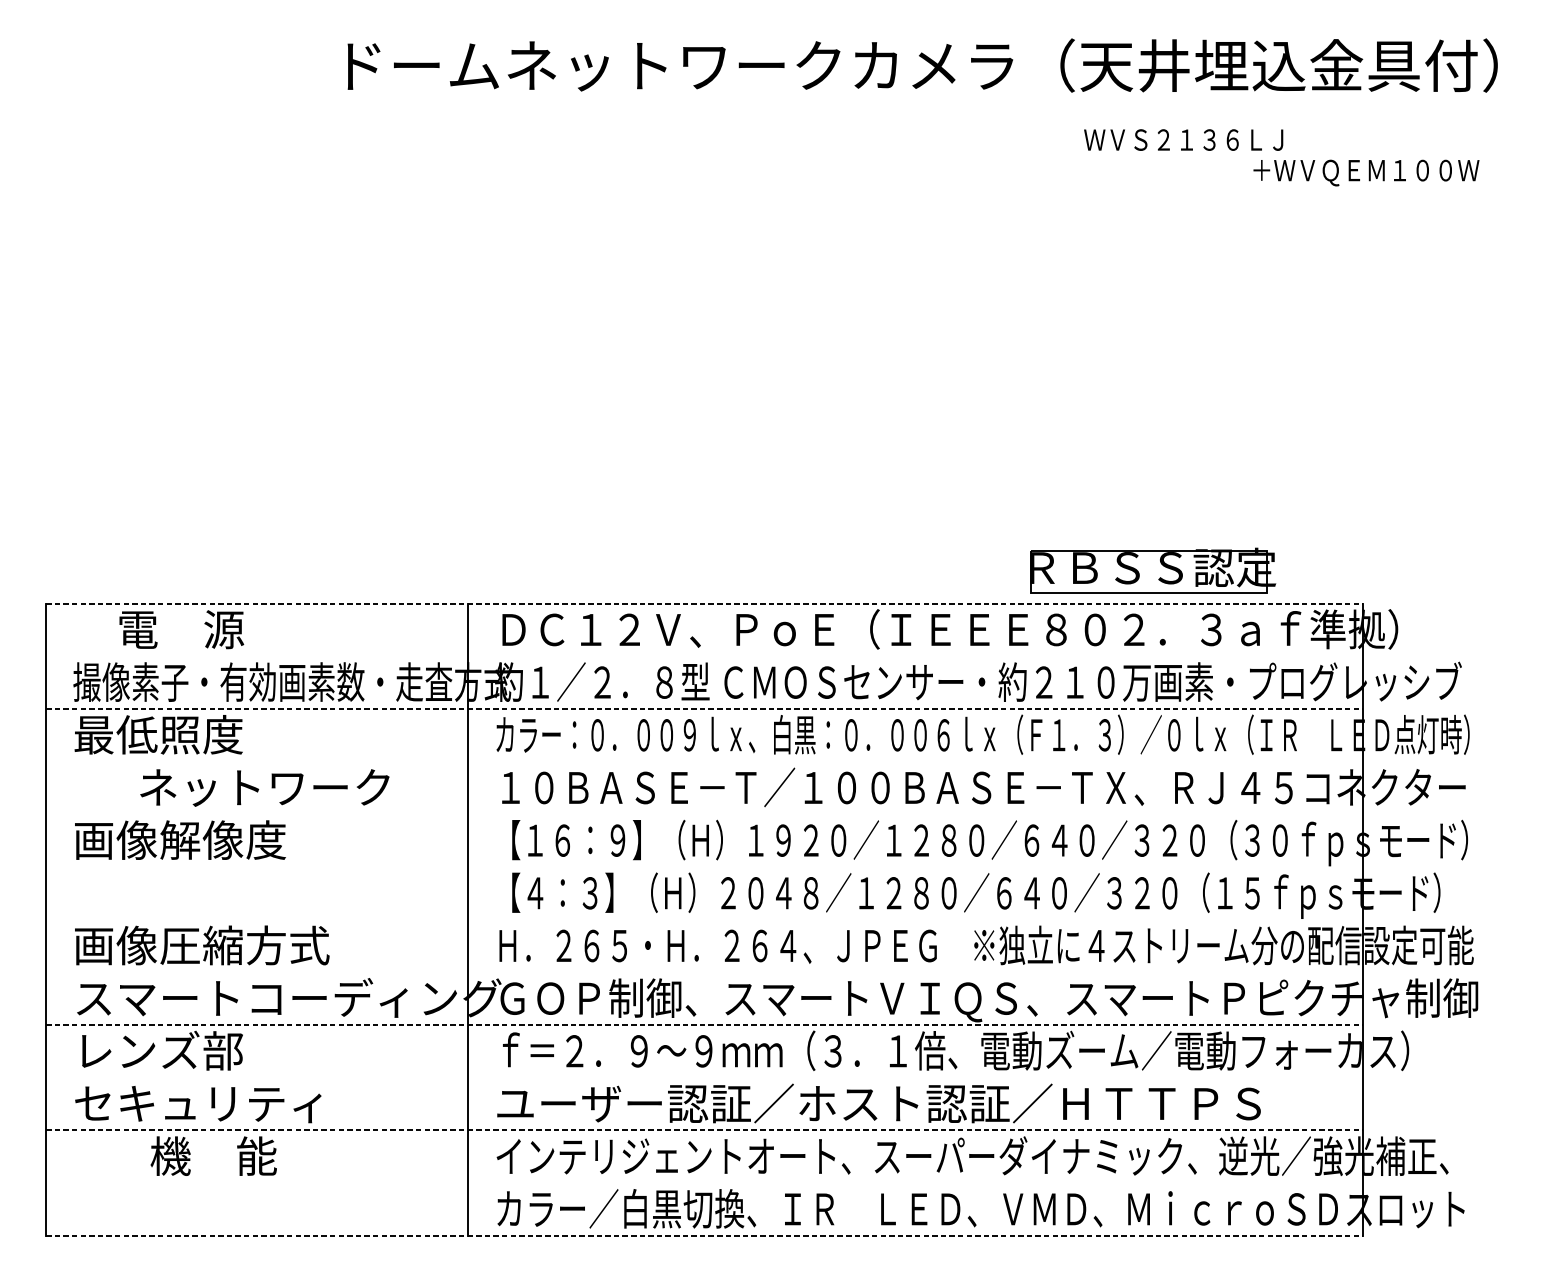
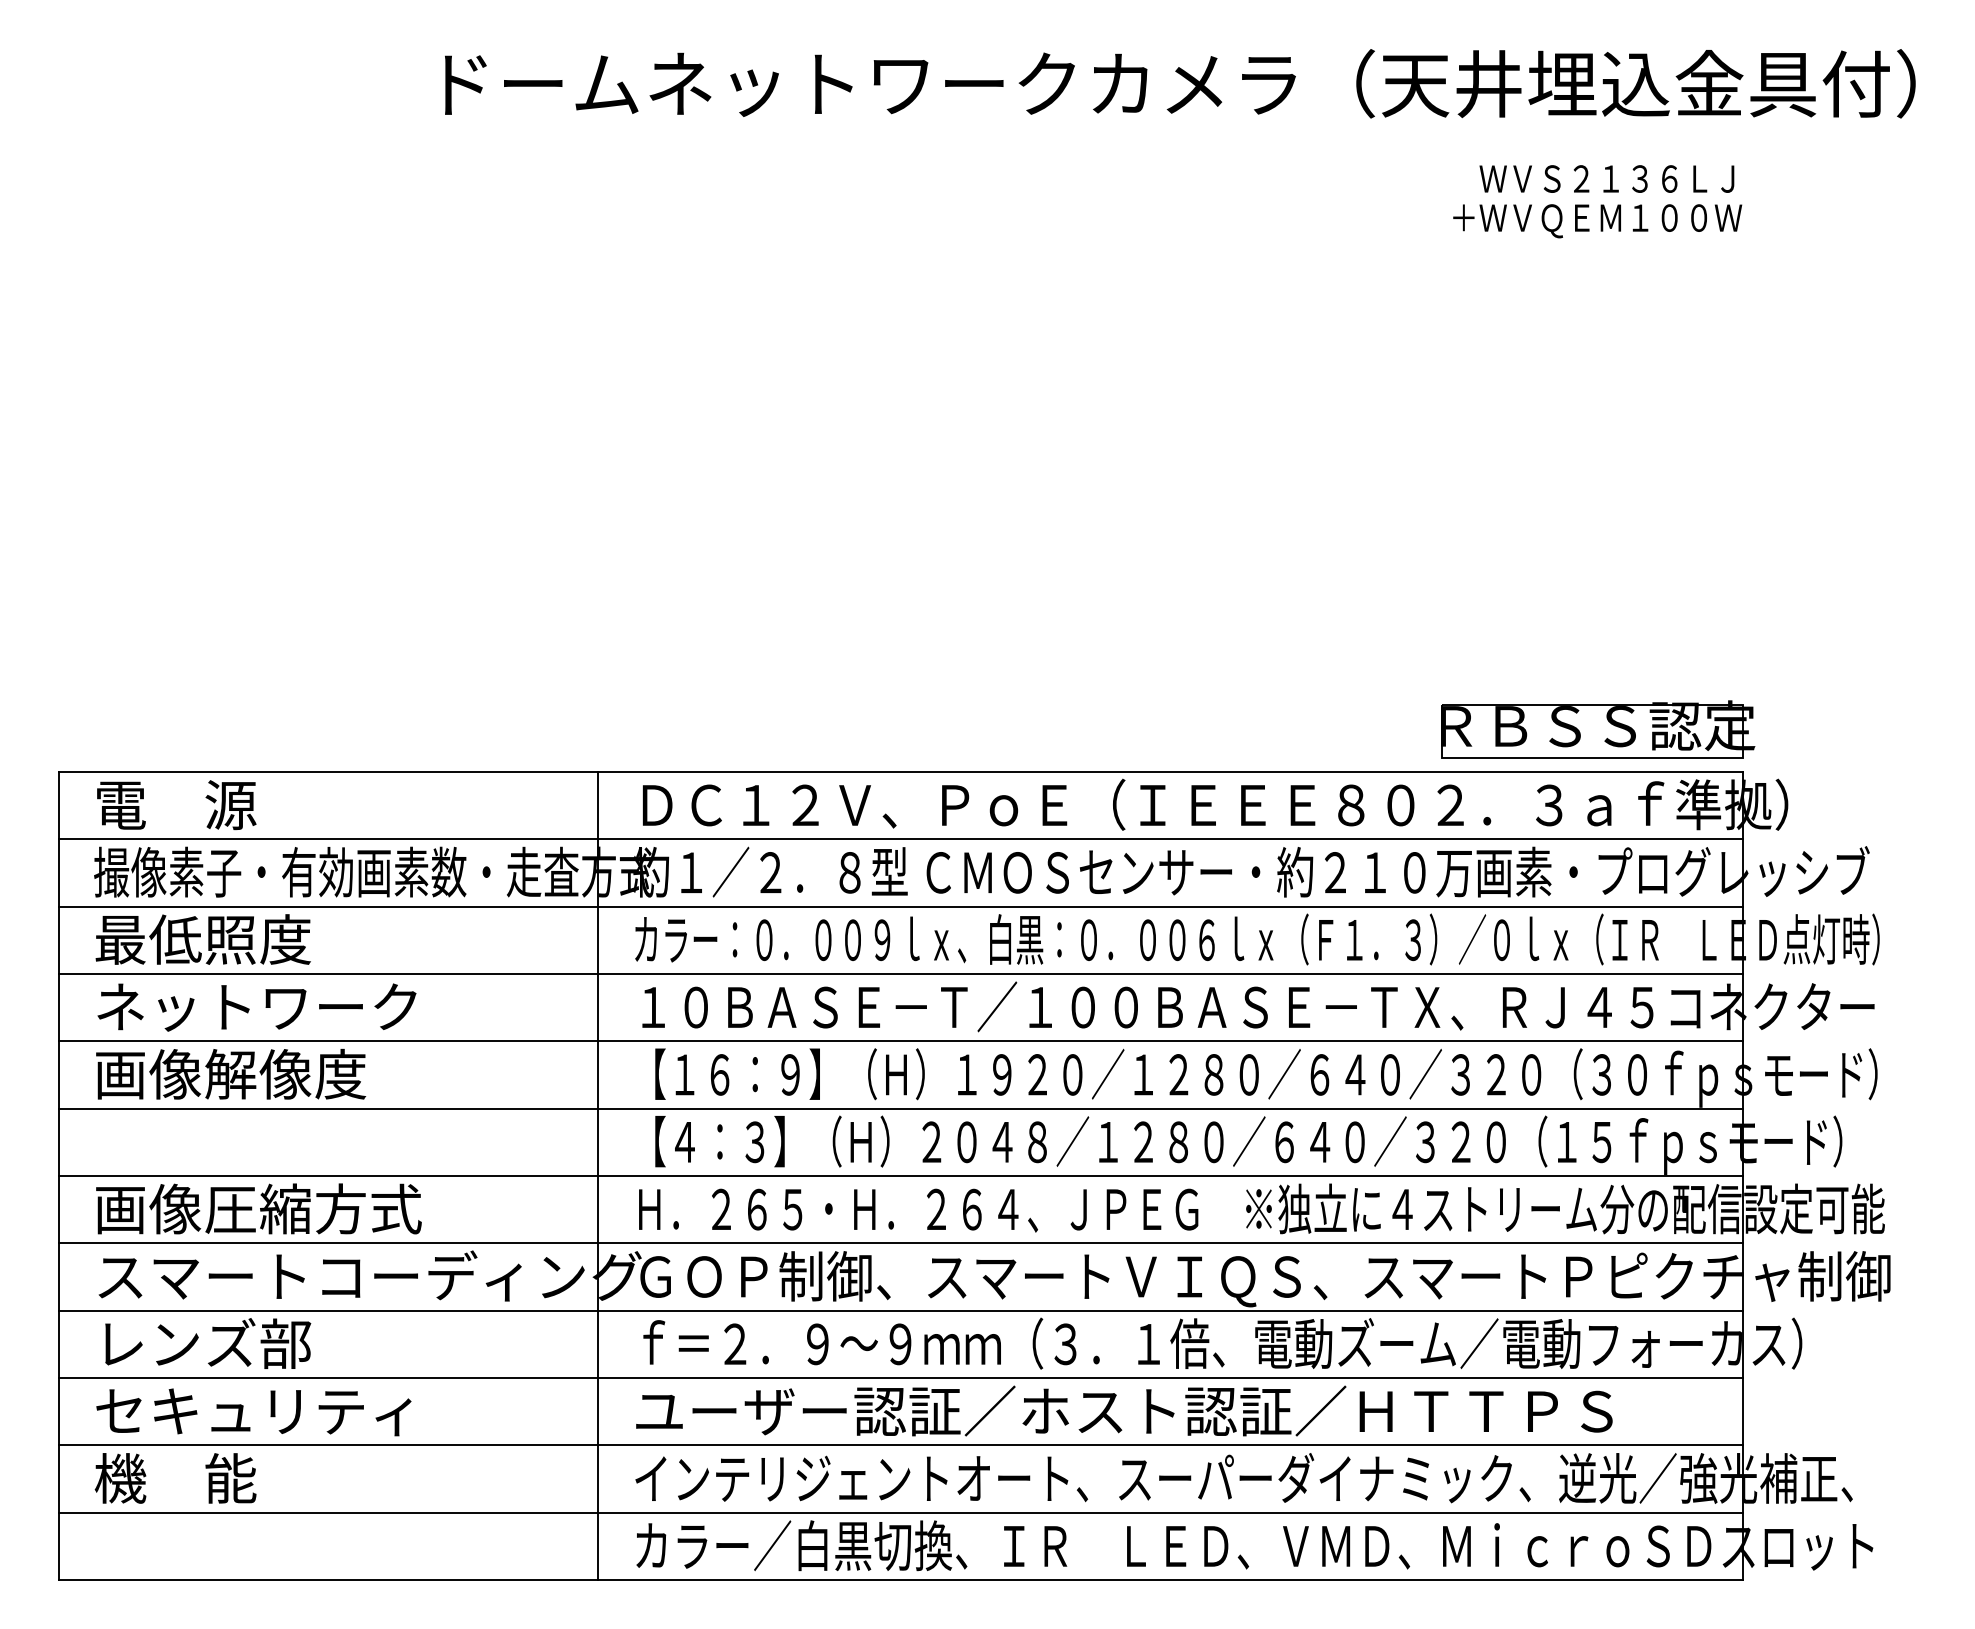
text: (1183, 139) -> (1606, 178), moved
text: (1366, 173) -> (1597, 221), moved
part: (1153, 570) -> (1598, 729), moved
line: (704, 603) -> (901, 771), dashed -> solid
text: (181, 629) -> (176, 805), moved
line: (704, 656) -> (901, 839), added
line: (704, 708) -> (901, 906), dashed -> solid
line: (704, 761) -> (901, 973), added
text: (264, 787) -> (256, 1007), moved
line: (704, 814) -> (901, 1041), added
line: (704, 866) -> (901, 1108), added
line: (704, 920) -> (901, 1176), added
line: (704, 972) -> (901, 1243), added
line: (704, 1024) -> (901, 1310), dashed -> solid
line: (704, 1078) -> (901, 1378), added
line: (704, 1130) -> (901, 1445), dashed -> solid
text: (213, 1156) -> (175, 1478), moved
line: (704, 1182) -> (901, 1512), added
line: (704, 1236) -> (901, 1580), dashed -> solid

